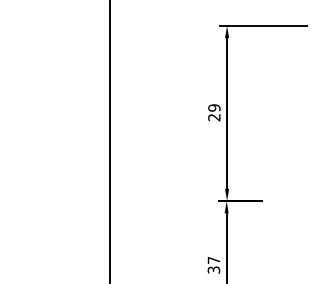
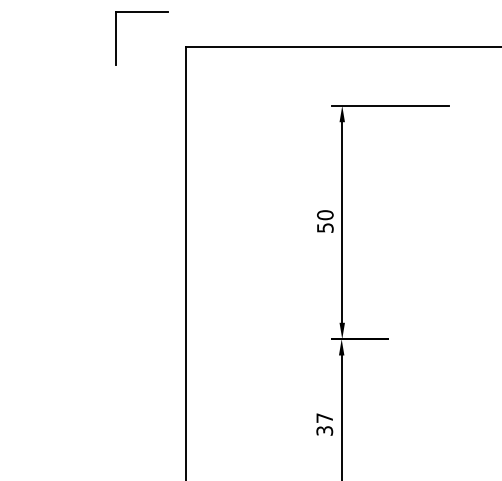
text: (214, 112) -> (325, 221), 29 -> 50

